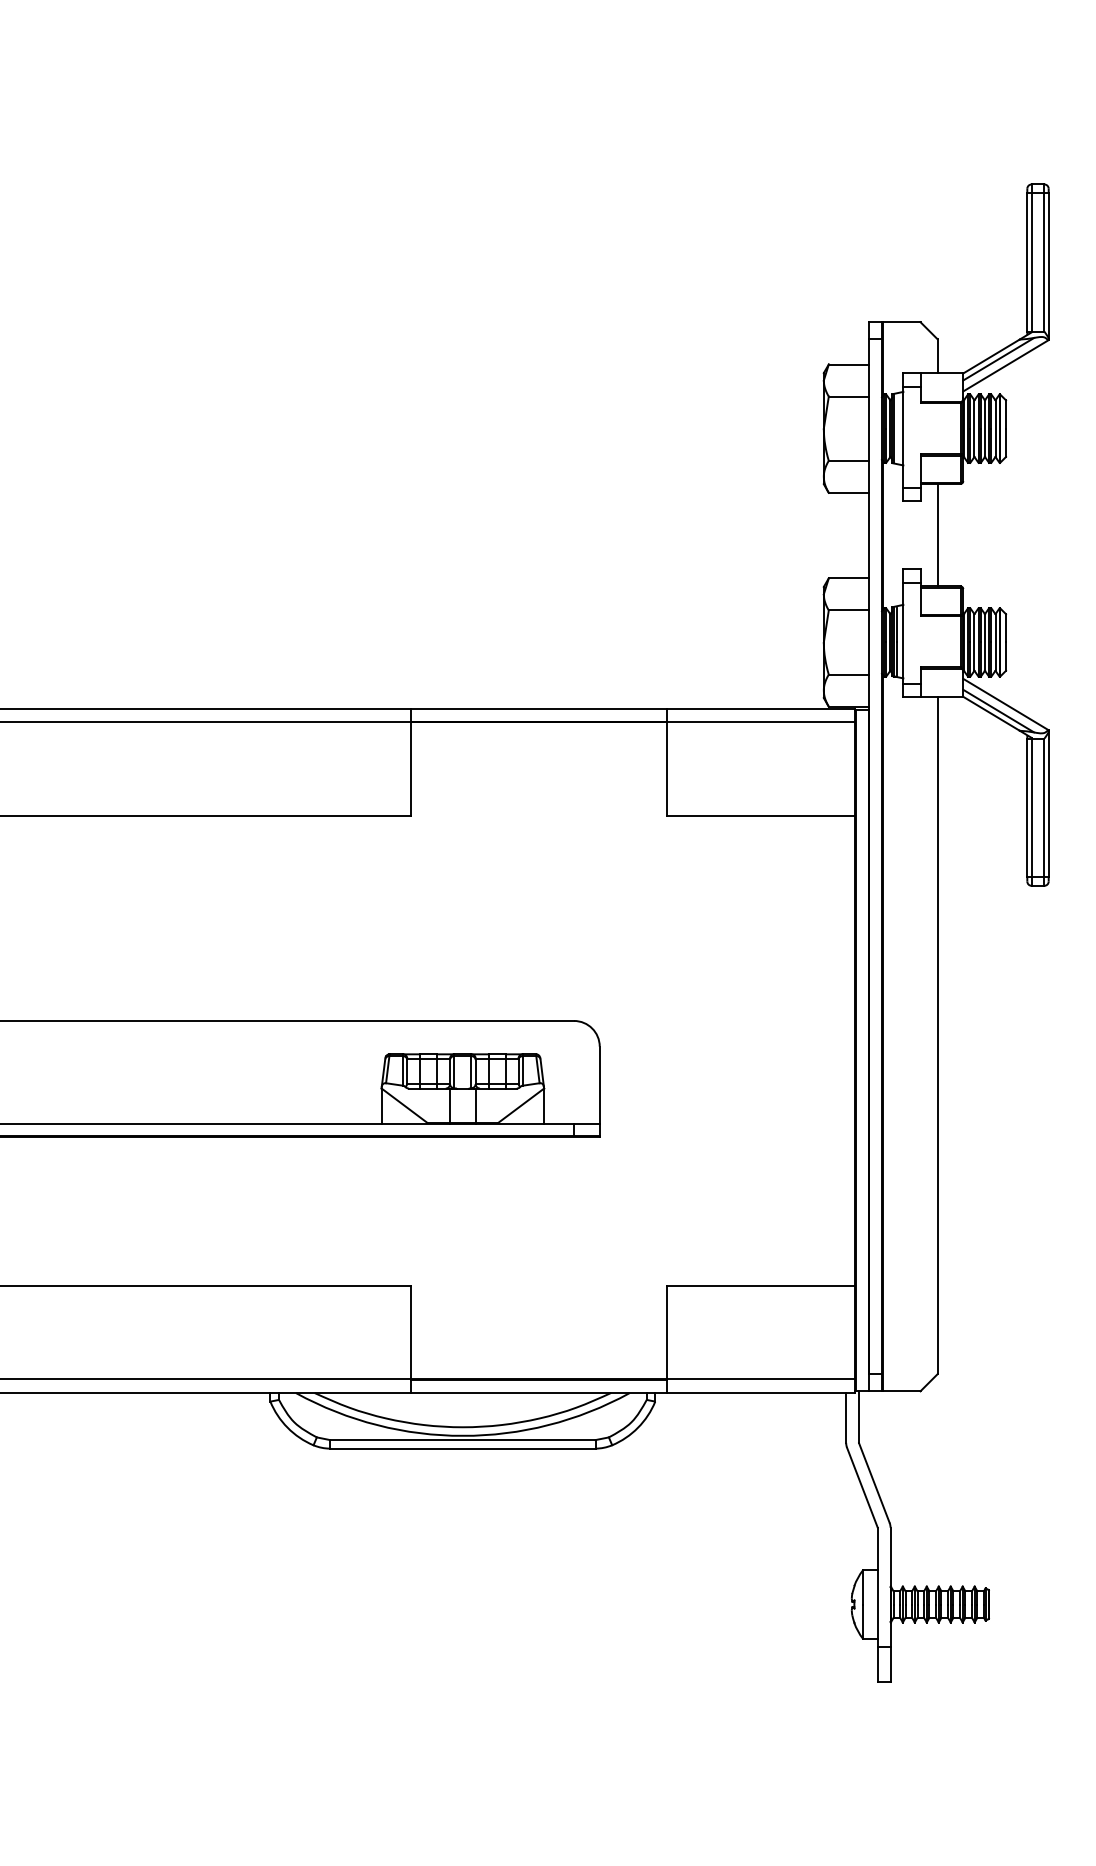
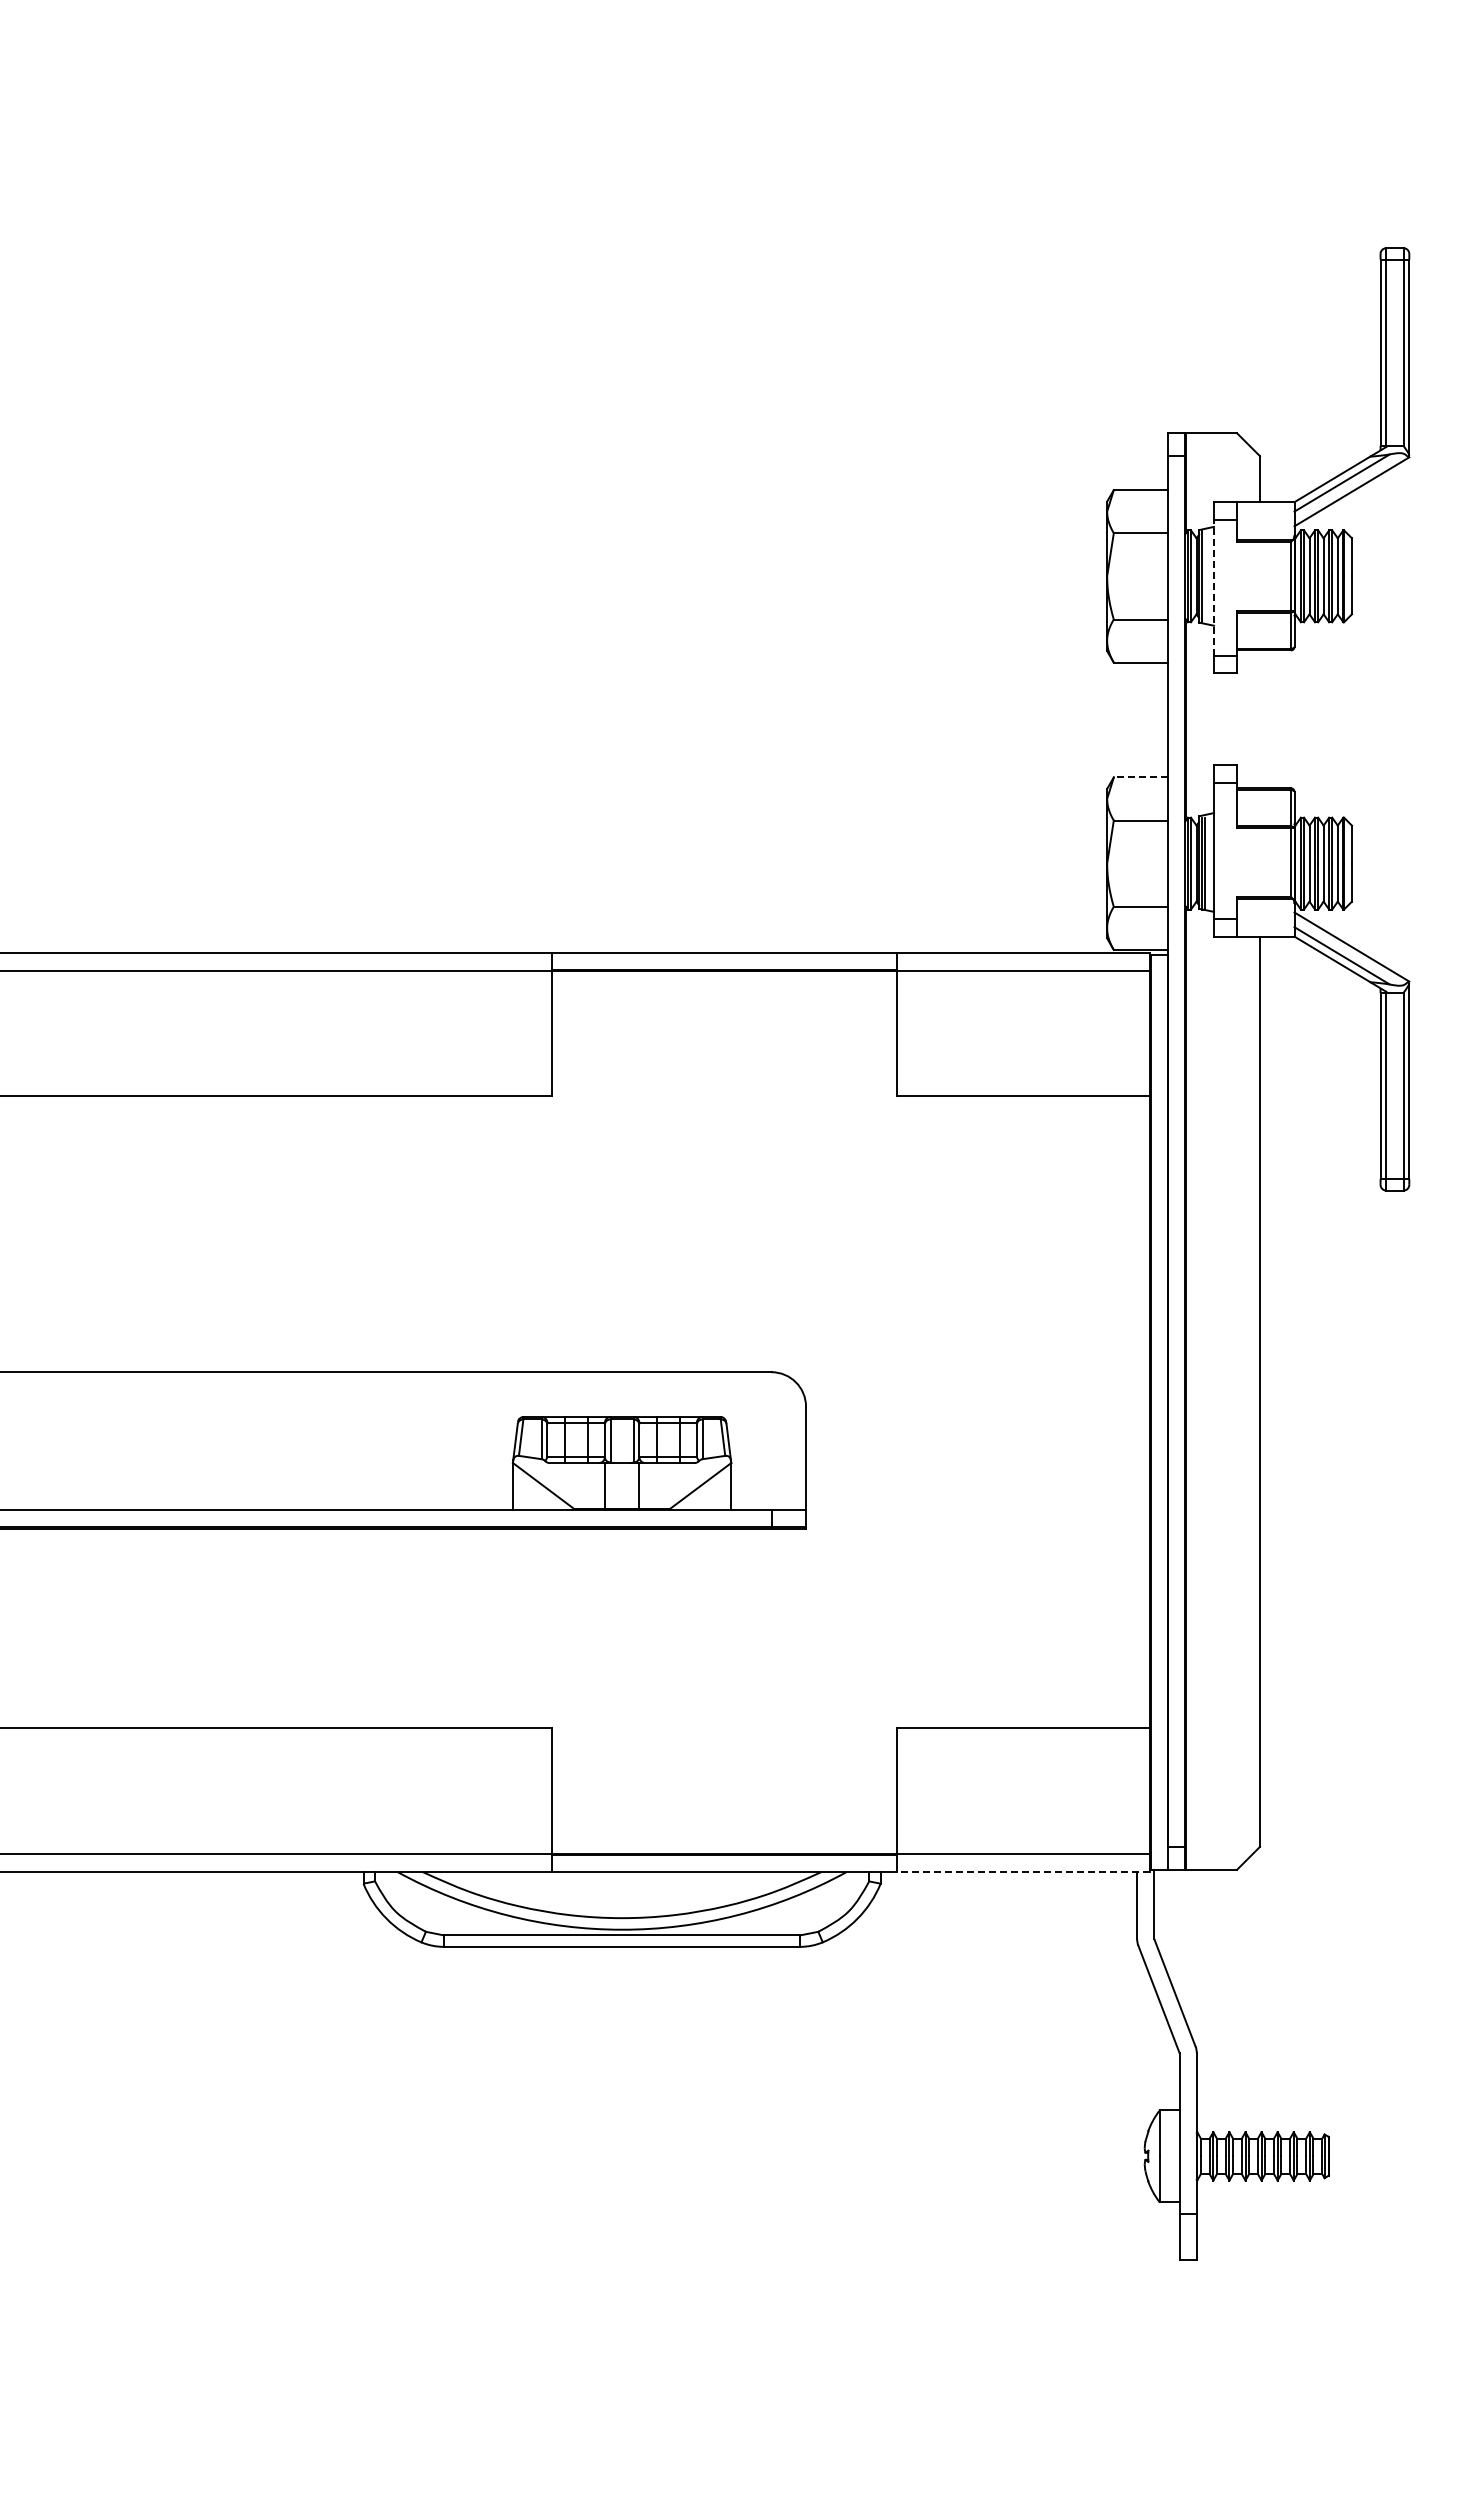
line: (903, 436) -> (1214, 587), solid -> dashed
line: (937, 535) -> (1260, 719), removed
line: (848, 578) -> (1140, 777), solid -> dashed
line: (760, 1393) -> (1022, 1872), solid -> dashed

